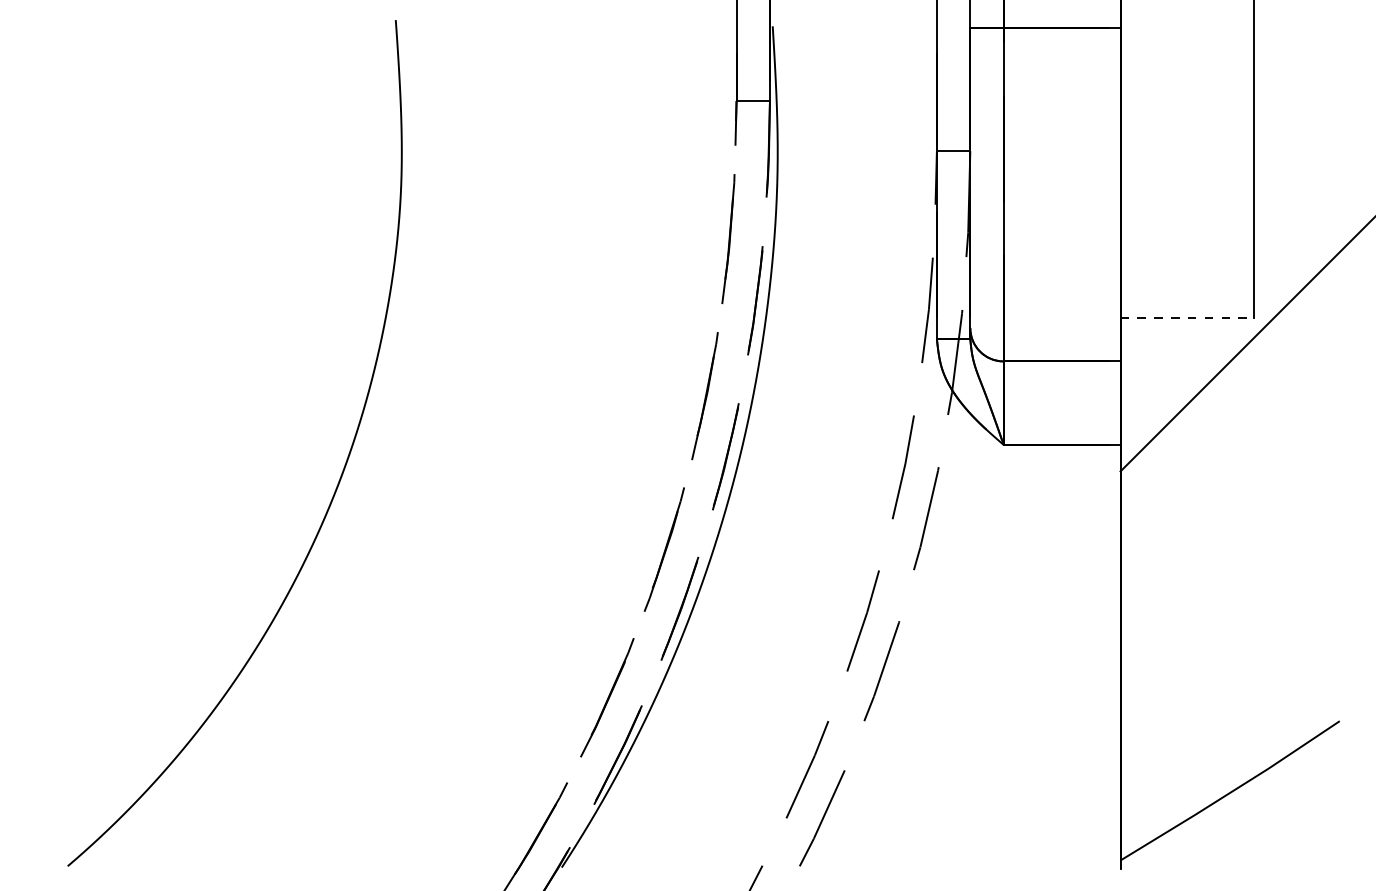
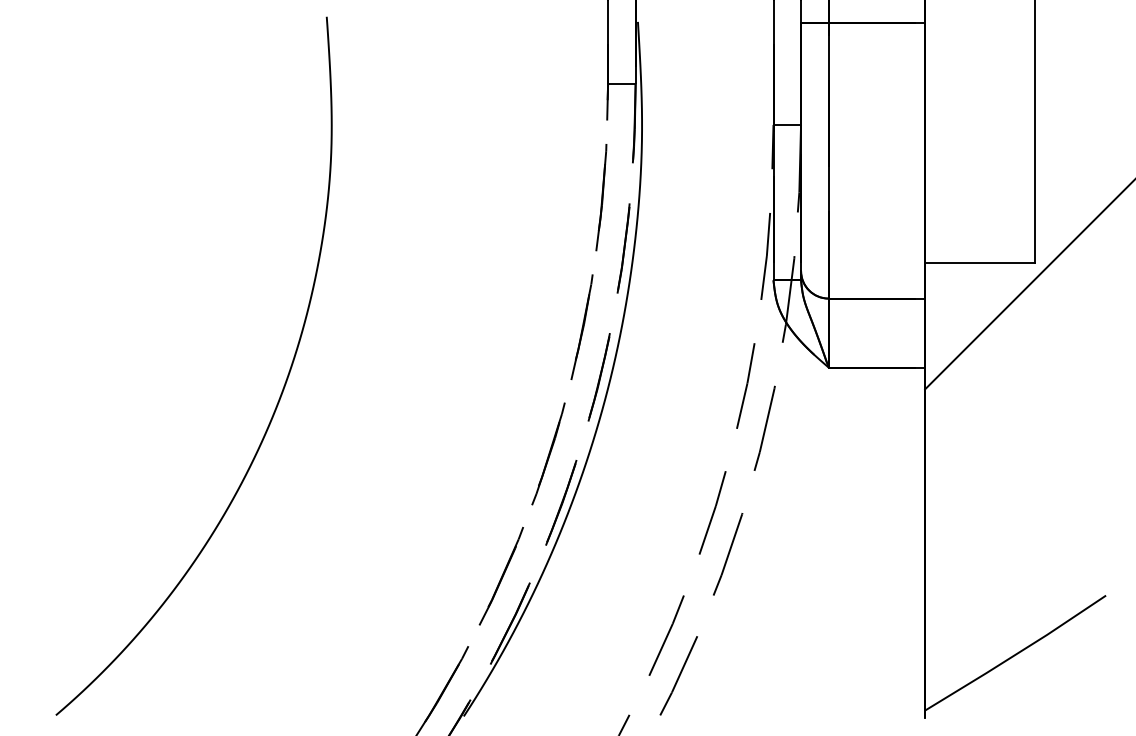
line: (1187, 317) -> (980, 262), dashed -> solid

